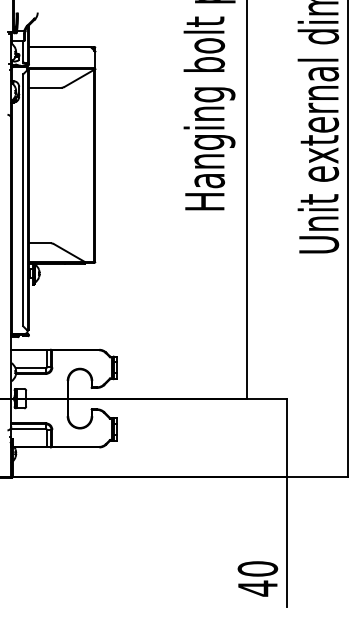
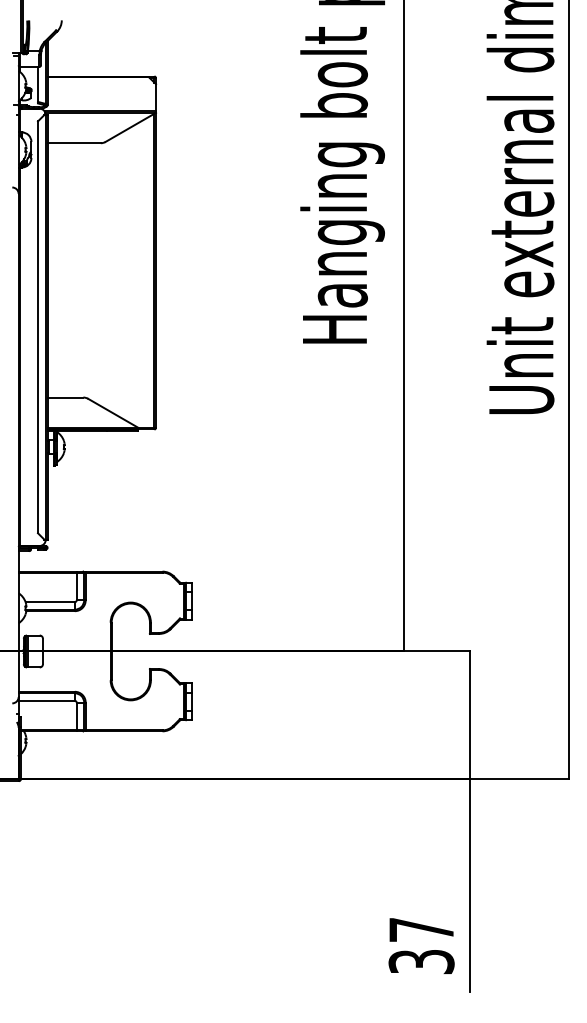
text: (257, 578) -> (421, 945), 40 -> 37

